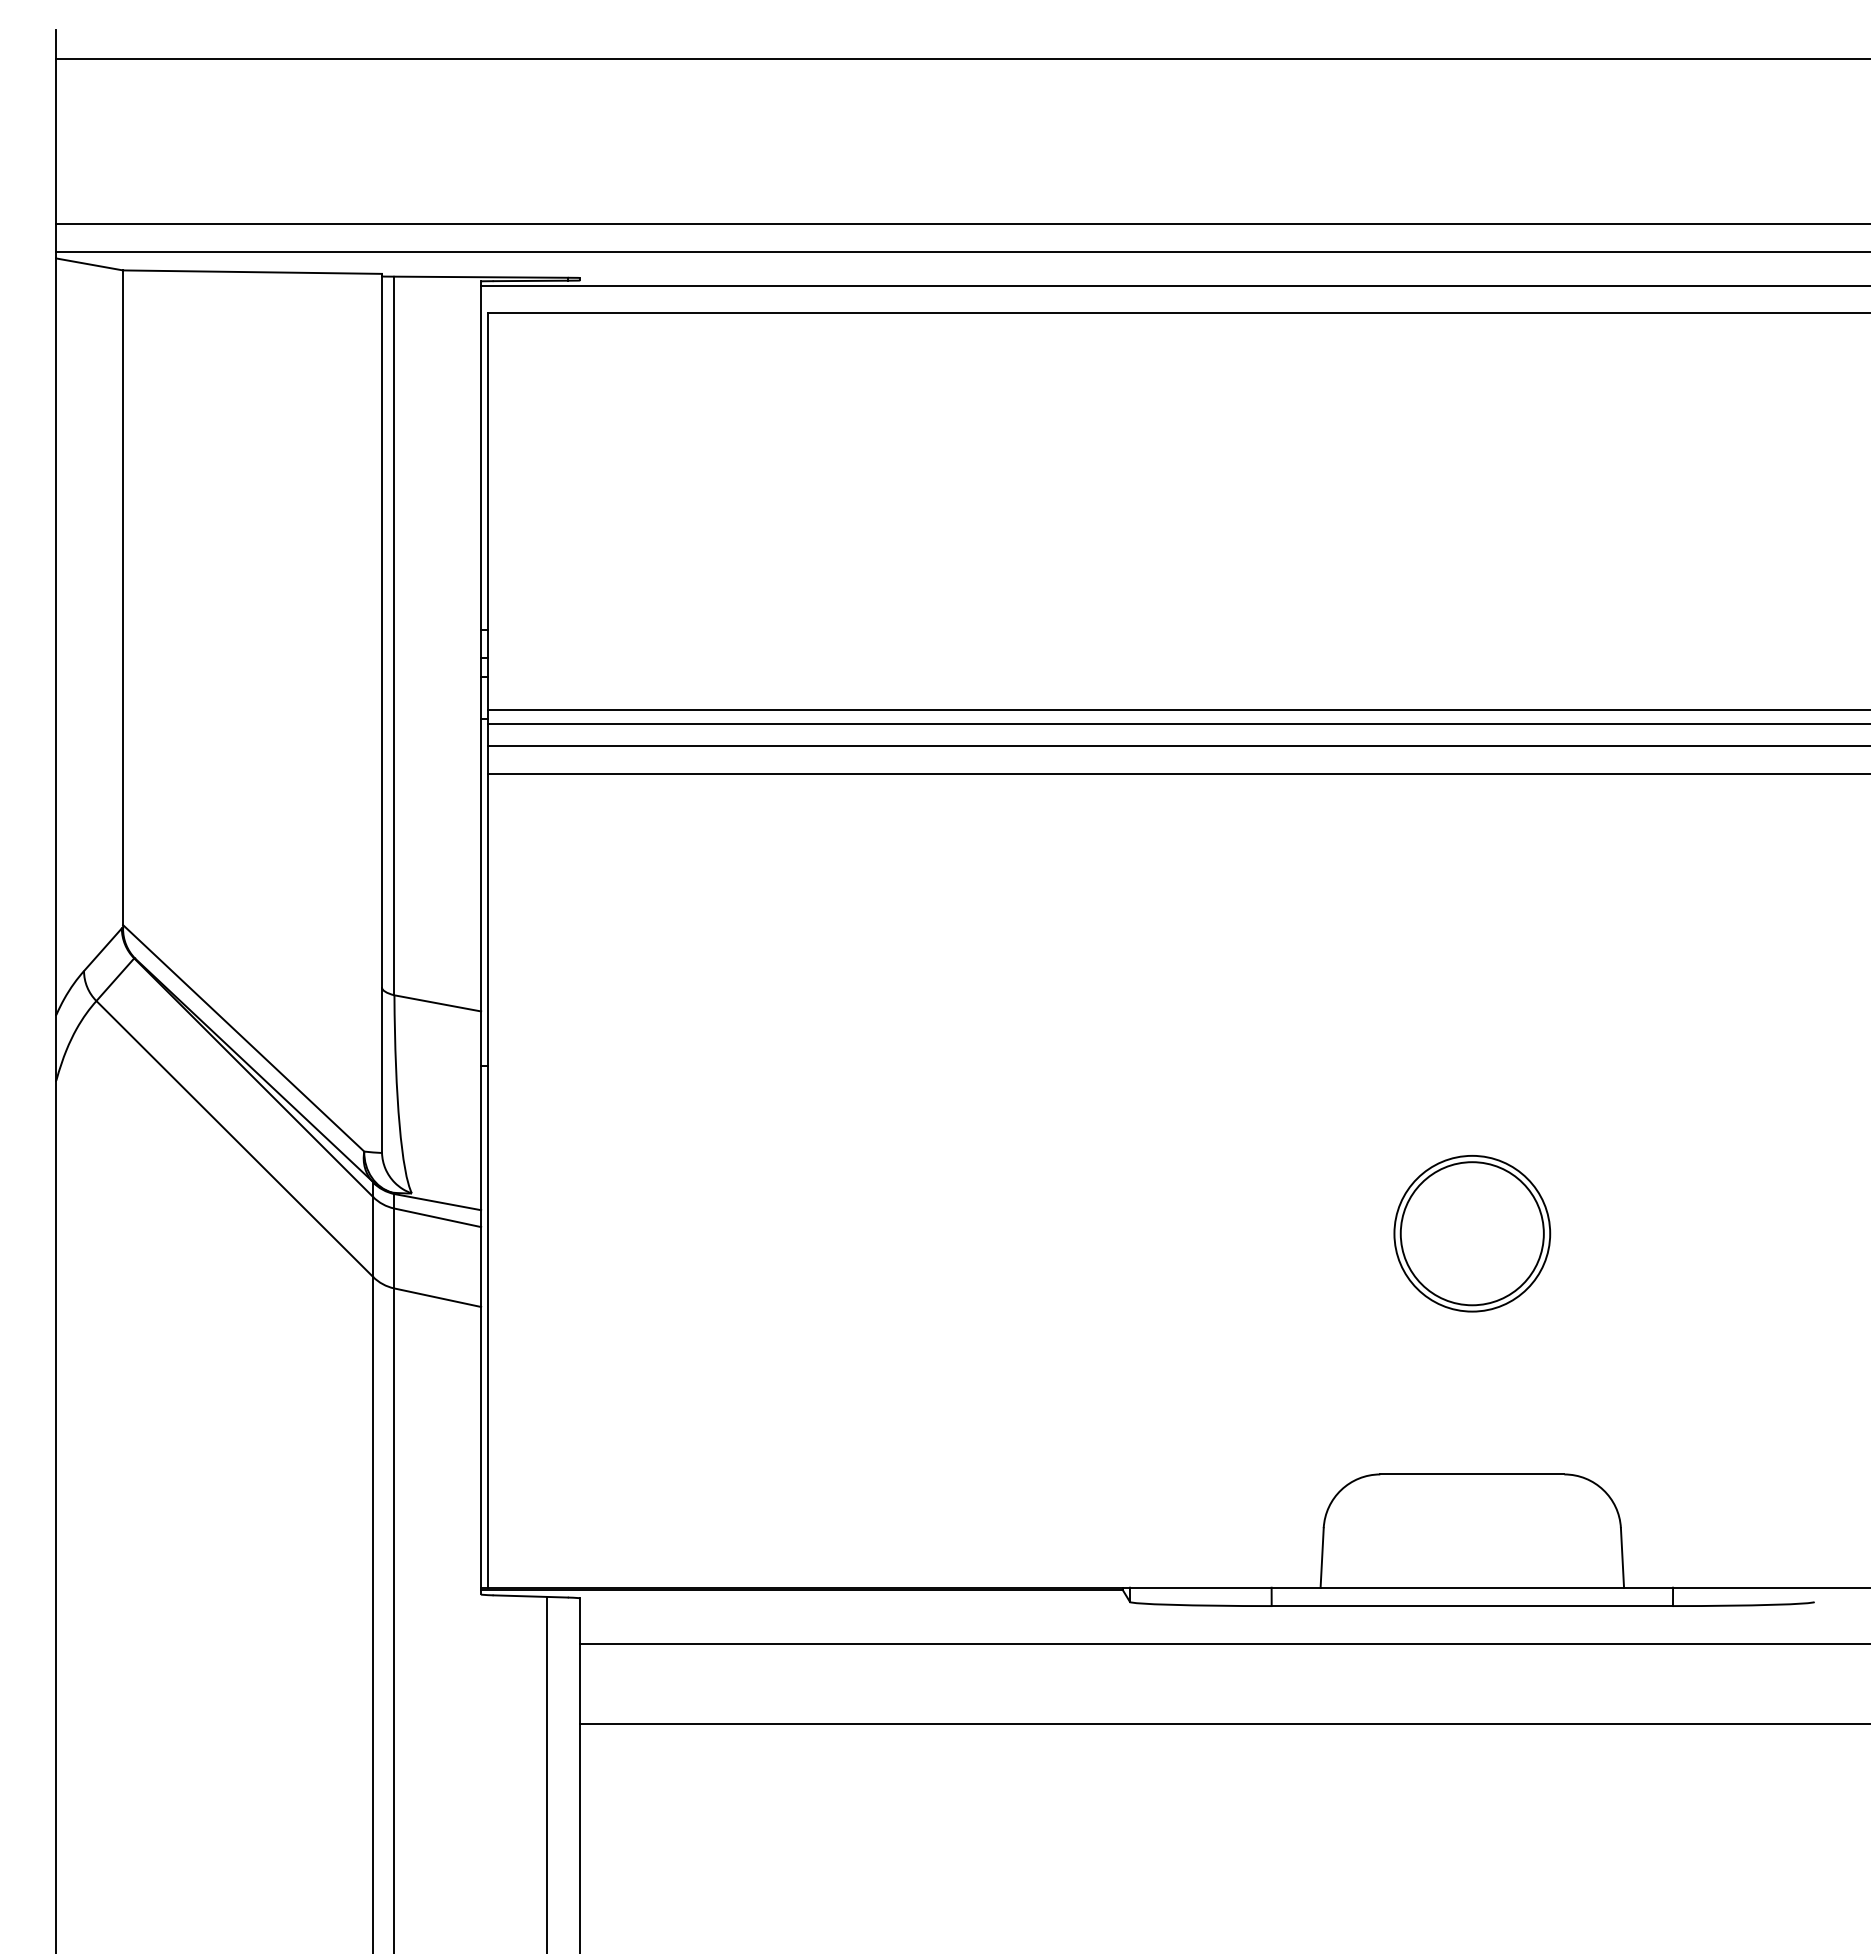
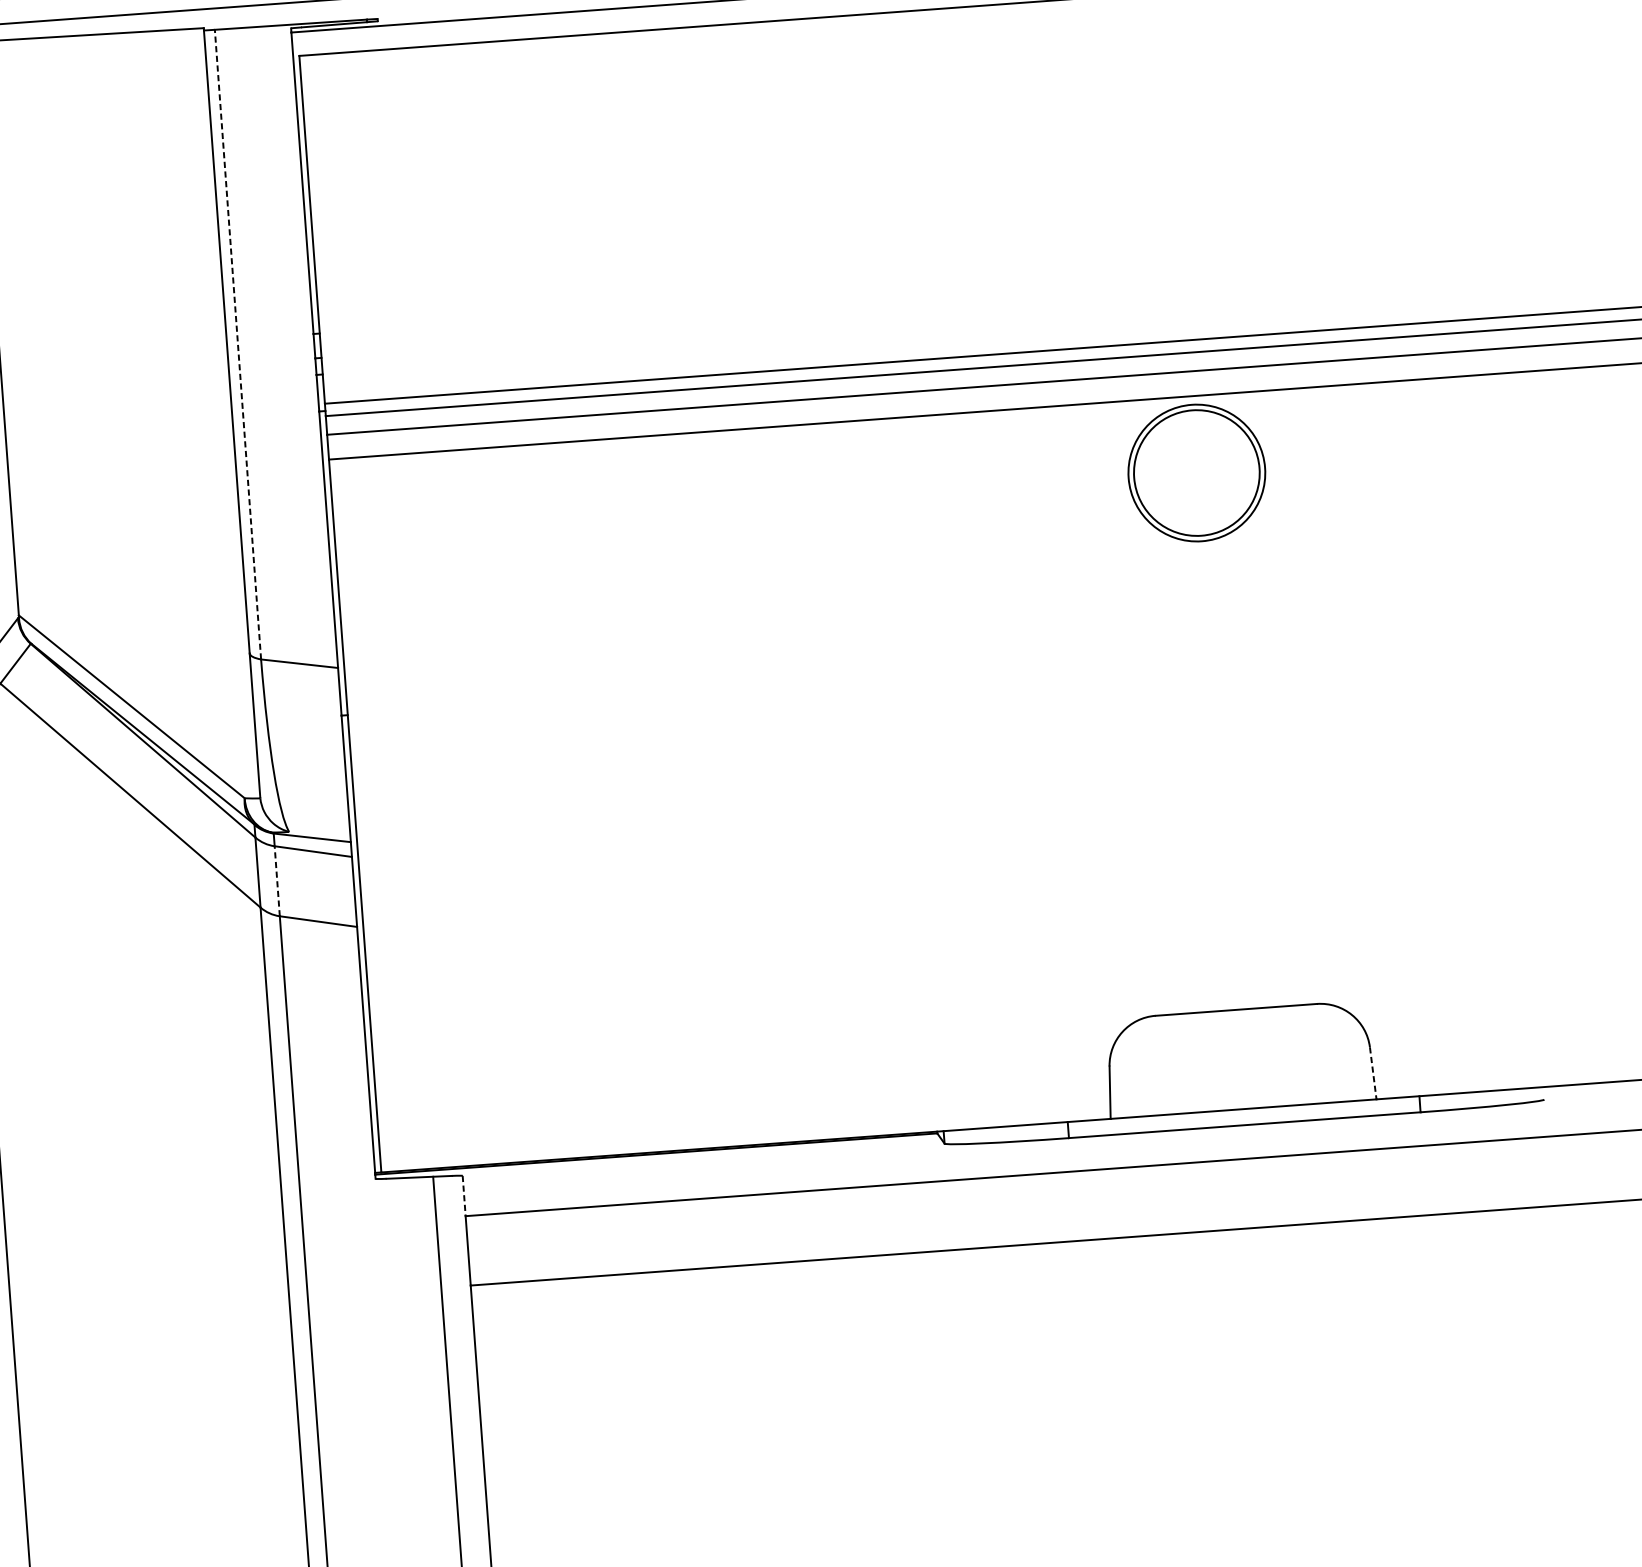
line: (394, 635) -> (237, 344), solid -> dashed
part: (1472, 1233) -> (1197, 472), moved
line: (394, 1248) -> (277, 881), solid -> dashed
line: (1622, 1557) -> (1373, 1072), solid -> dashed
line: (580, 1621) -> (464, 1196), solid -> dashed

